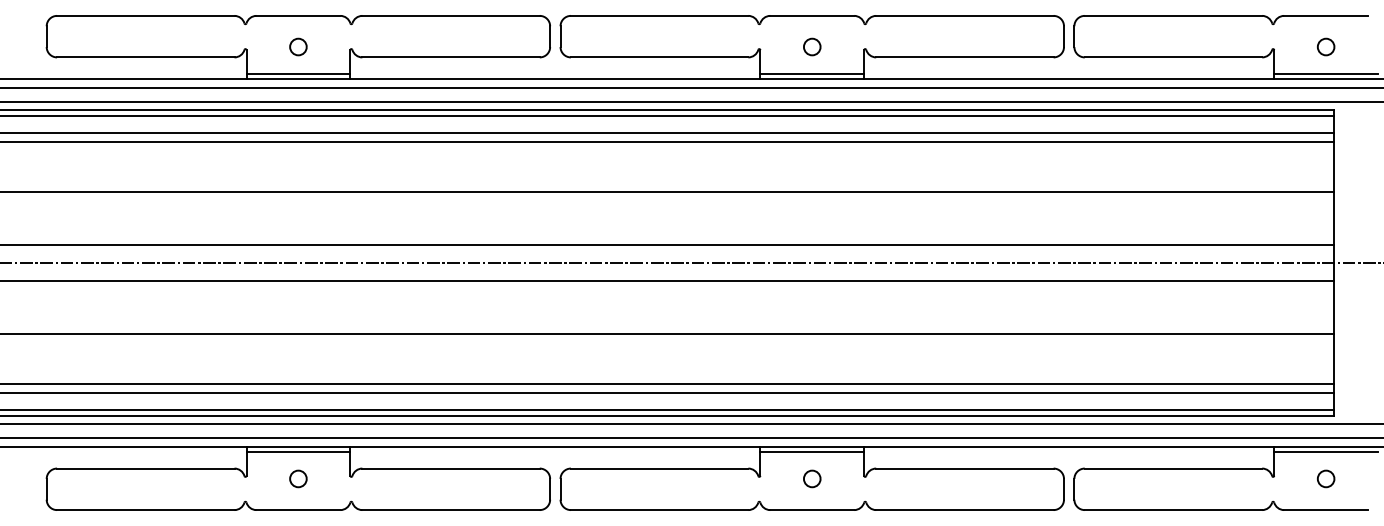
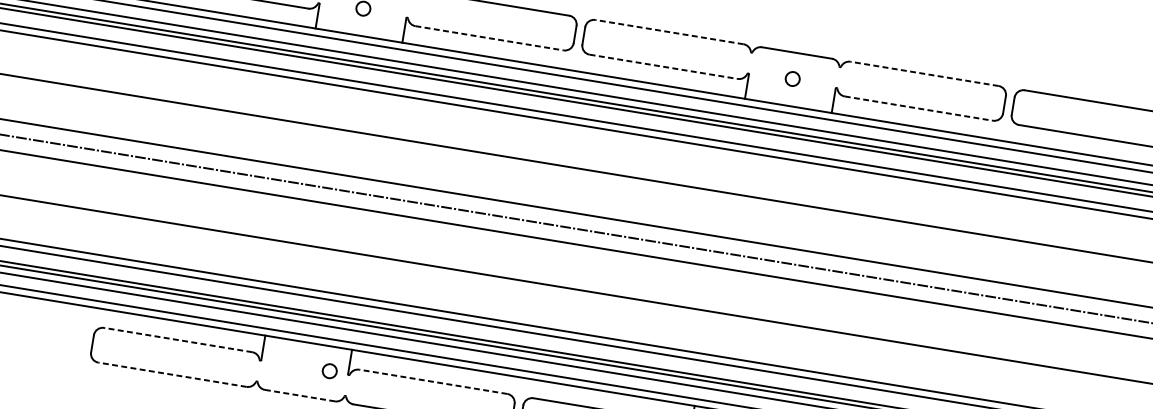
line: (659, 15) -> (669, 31), solid -> dashed
line: (964, 15) -> (924, 73), solid -> dashed
line: (451, 57) -> (489, 38), solid -> dashed
line: (659, 57) -> (663, 66), solid -> dashed
line: (964, 57) -> (918, 108), solid -> dashed
line: (298, 74) -> (359, 31), removed
line: (812, 74) -> (789, 102), removed
line: (298, 451) -> (308, 346), removed
line: (145, 468) -> (177, 339), solid -> dashed
line: (451, 468) -> (433, 381), solid -> dashed
circle: (298, 478) -> (329, 370), moved
line: (145, 510) -> (172, 375), solid -> dashed
line: (298, 510) -> (300, 395), solid -> dashed

